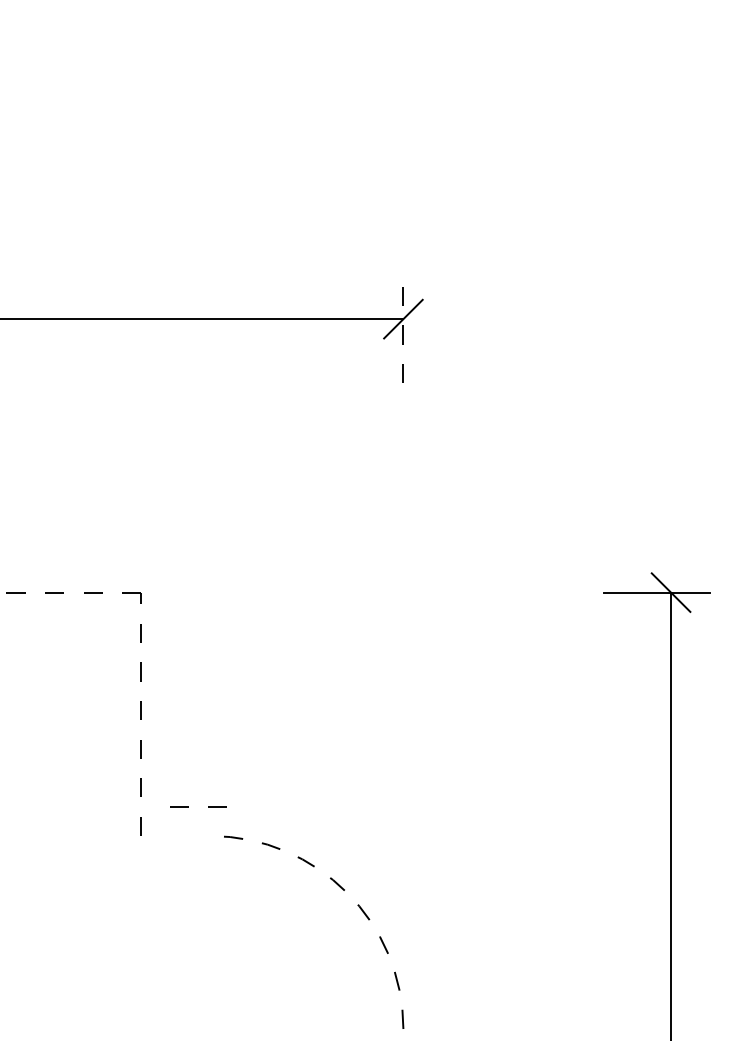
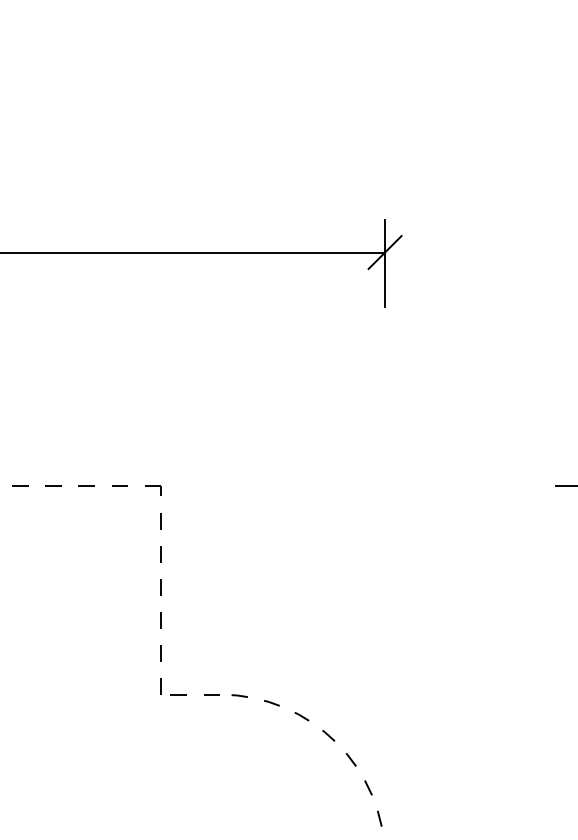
line: (403, 331) -> (385, 263), dashed -> solid
line: (188, 806) -> (186, 694), moved

